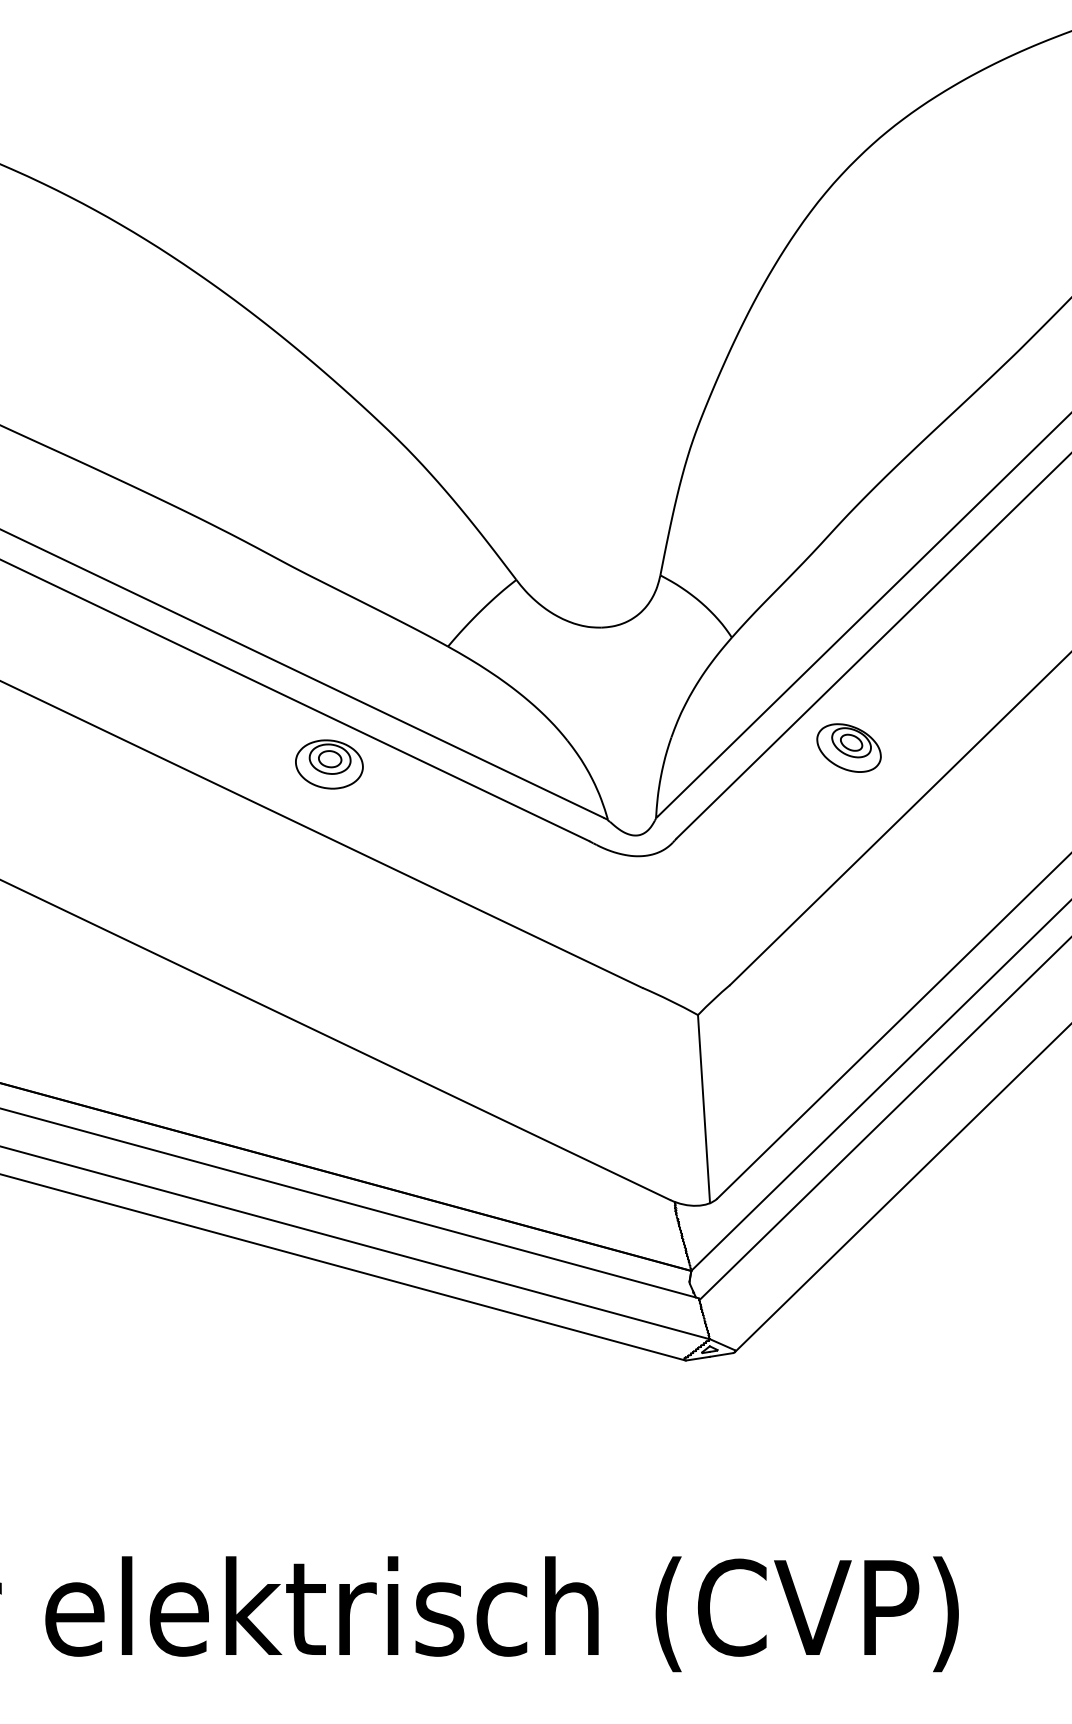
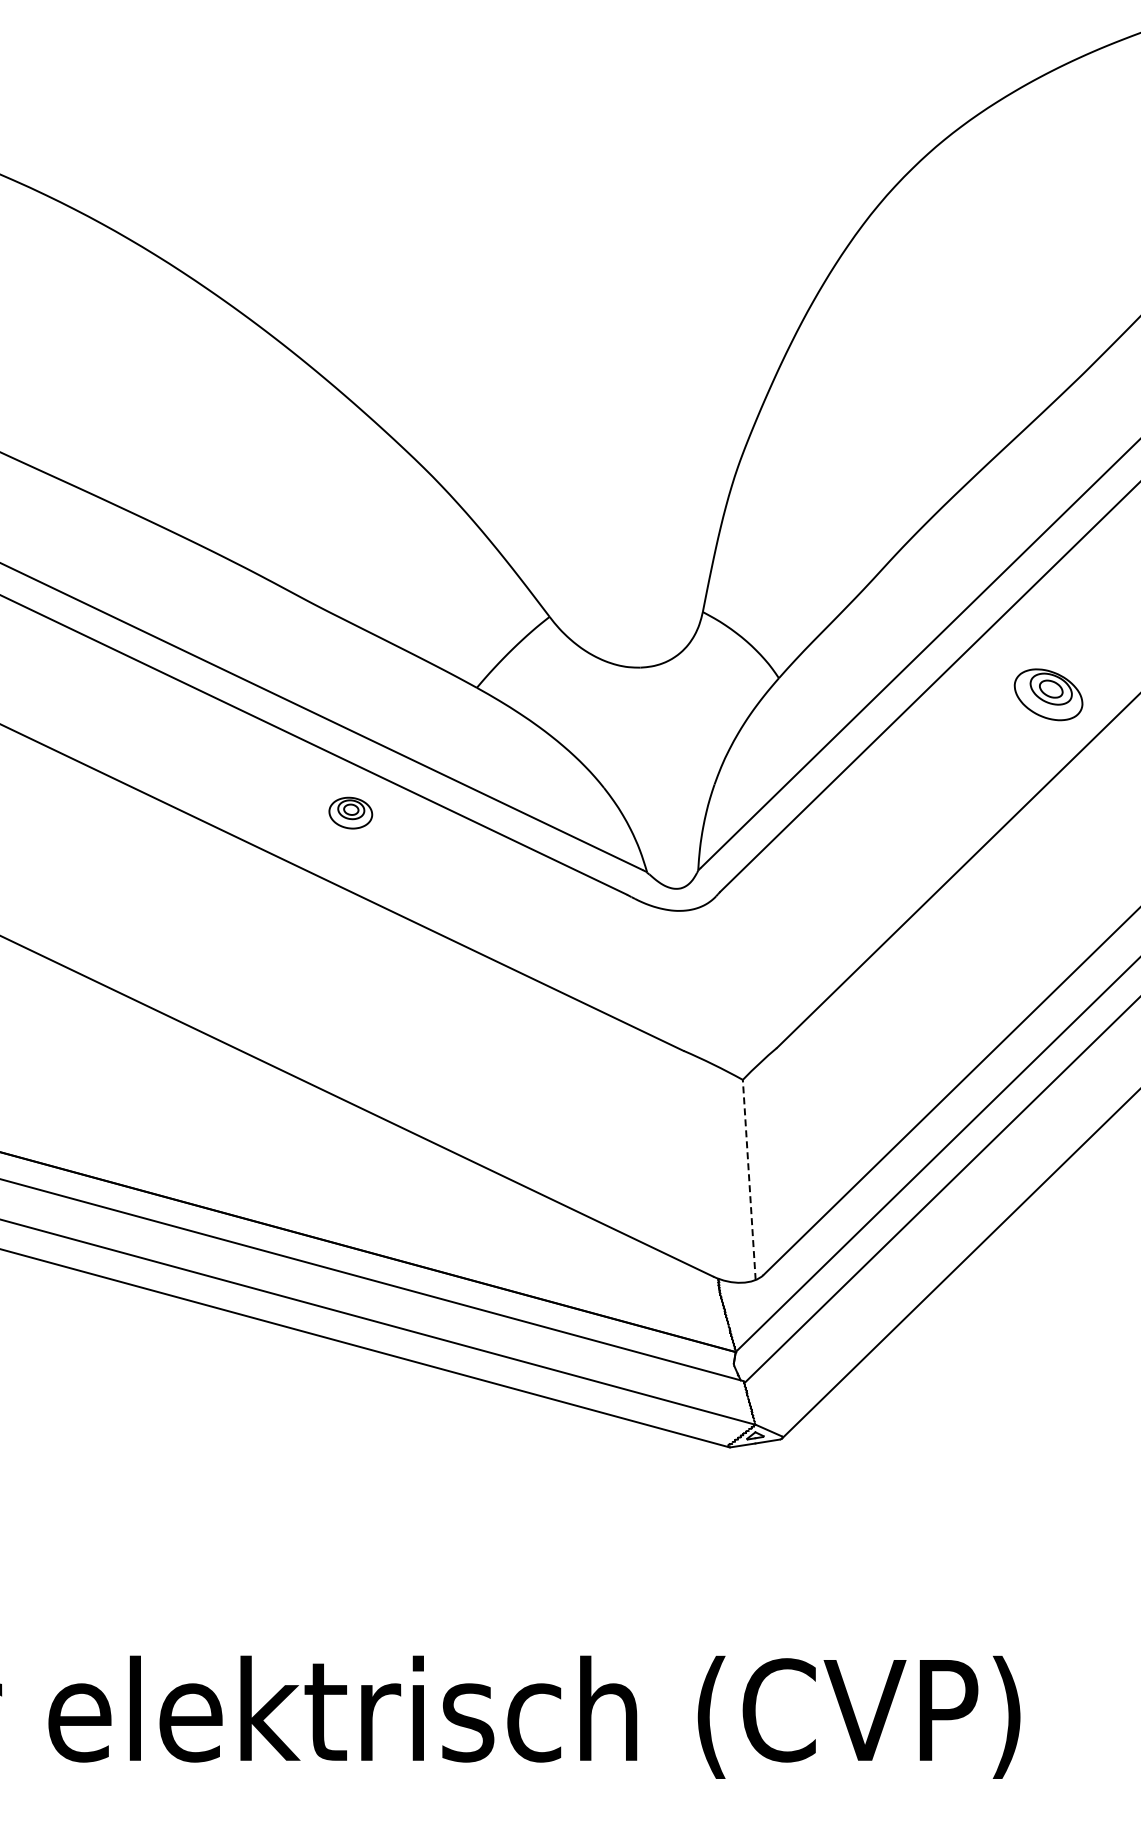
part: (848, 747) -> (1048, 694), moved
part: (329, 763) -> (350, 812), size x0.6
line: (704, 1108) -> (749, 1179), solid -> dashed

